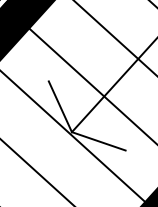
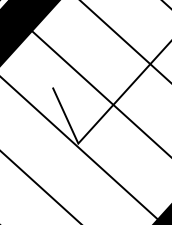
line: (98, 141) -> (107, 153), removed

